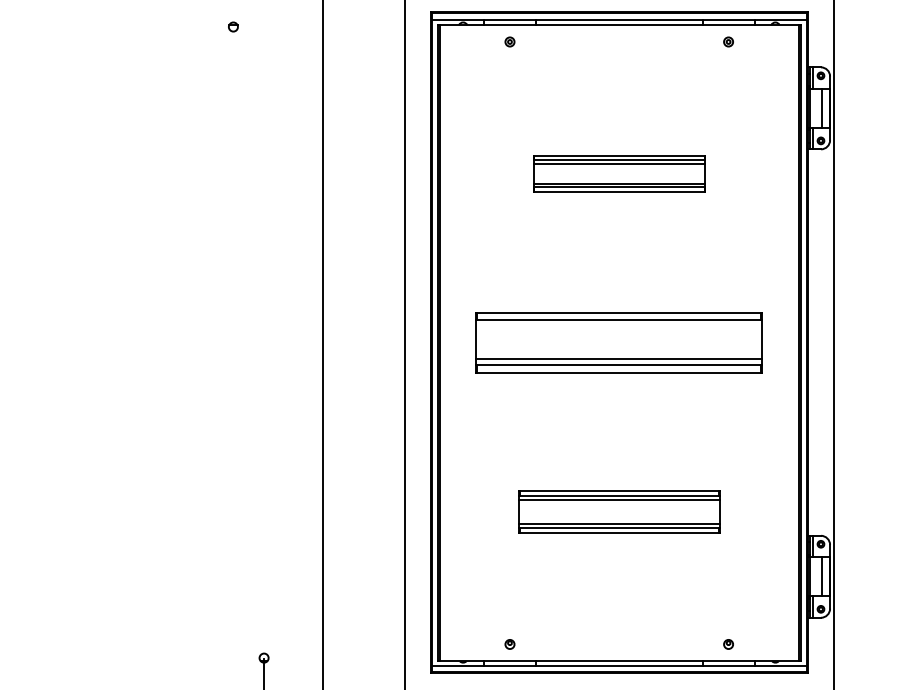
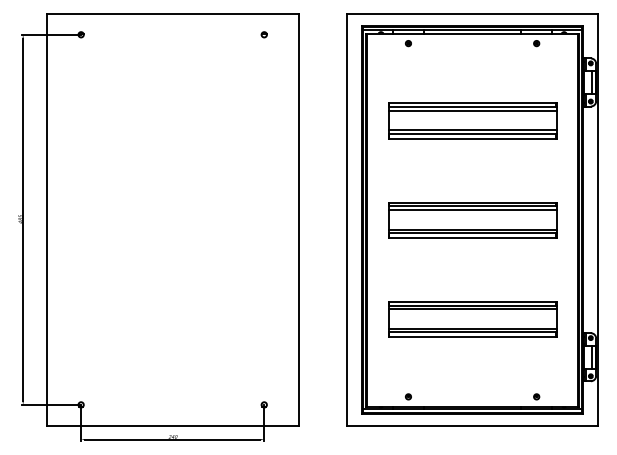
part: (232, 26) -> (263, 34), moved
part: (619, 173) -> (472, 120), size x1.67
line: (619, 326) -> (472, 210), added
part: (619, 512) -> (472, 319), size x1.43

